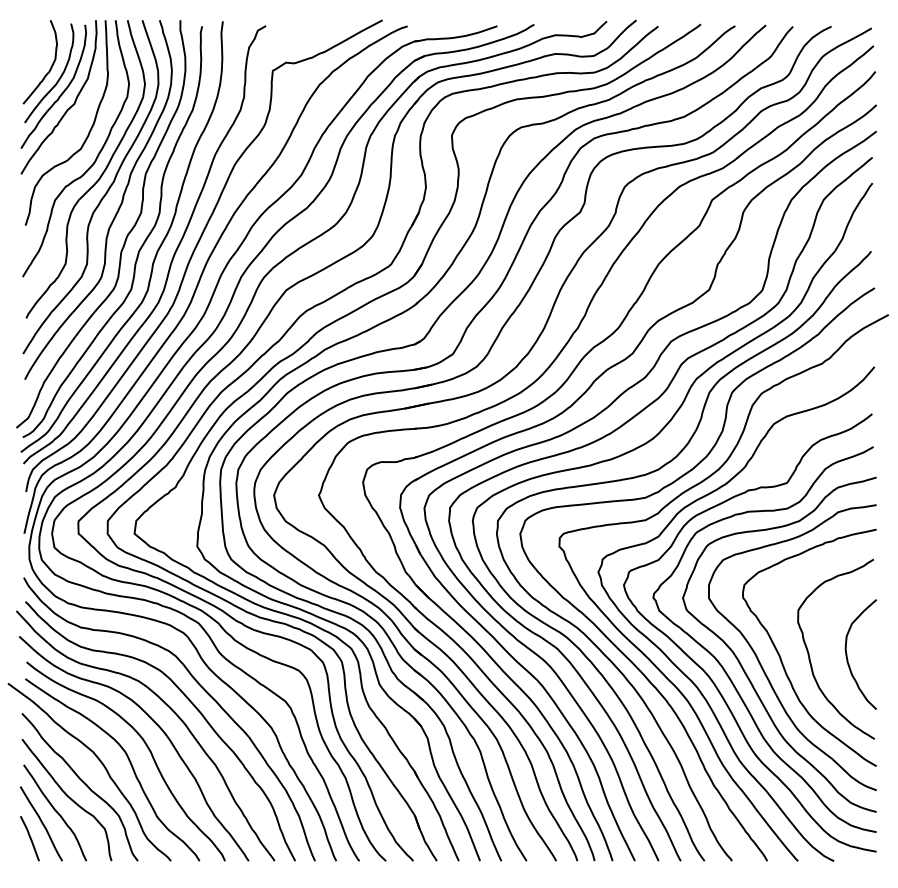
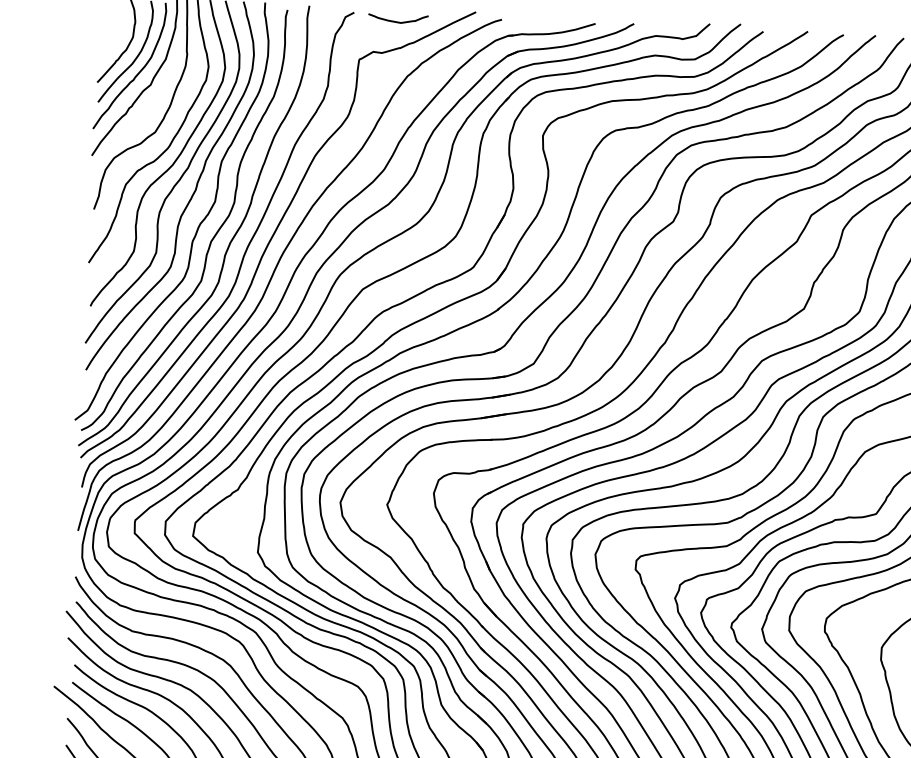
curve: (308, 32) -> (398, 21), added

